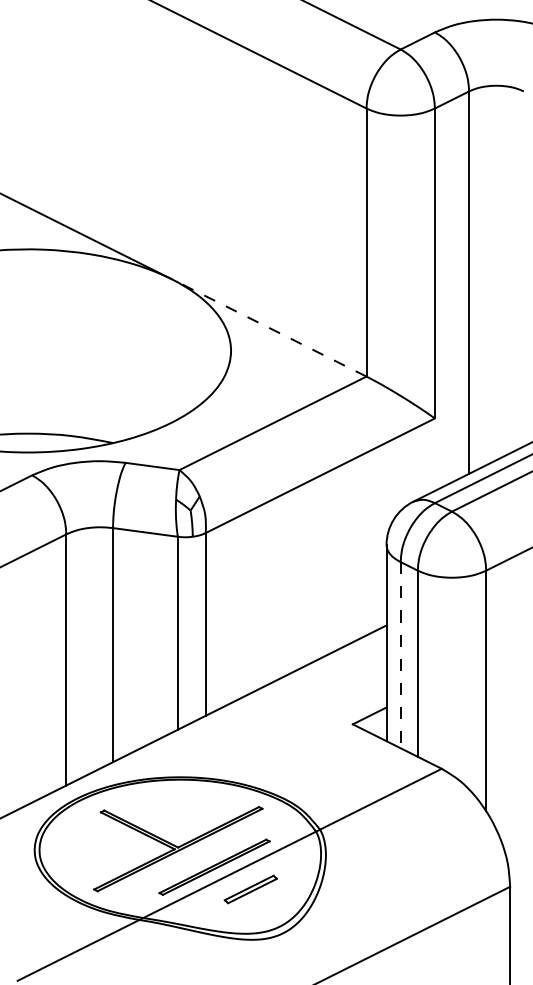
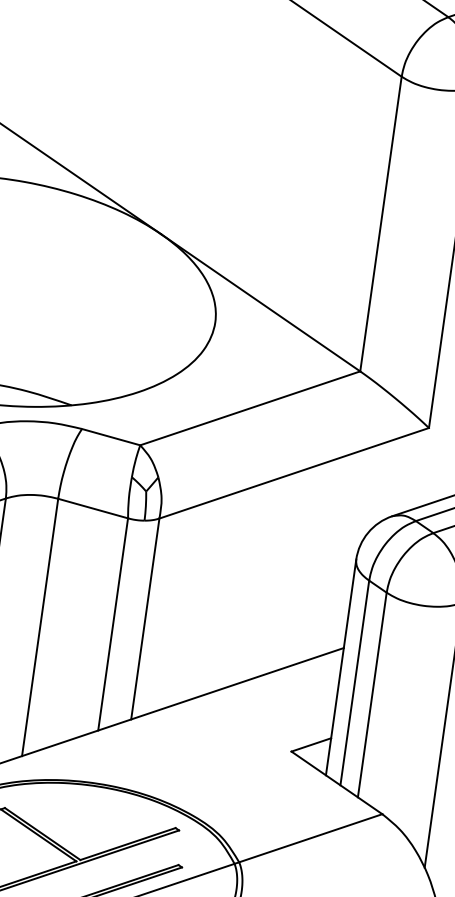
line: (269, 327) -> (261, 302), dashed -> solid
line: (400, 655) -> (354, 683), dashed -> solid

